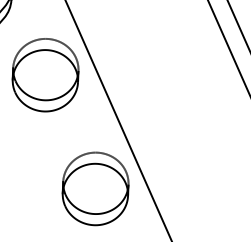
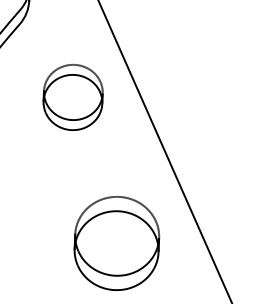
part: (45, 75) -> (73, 97), size x0.7
part: (95, 188) -> (116, 242), moved

